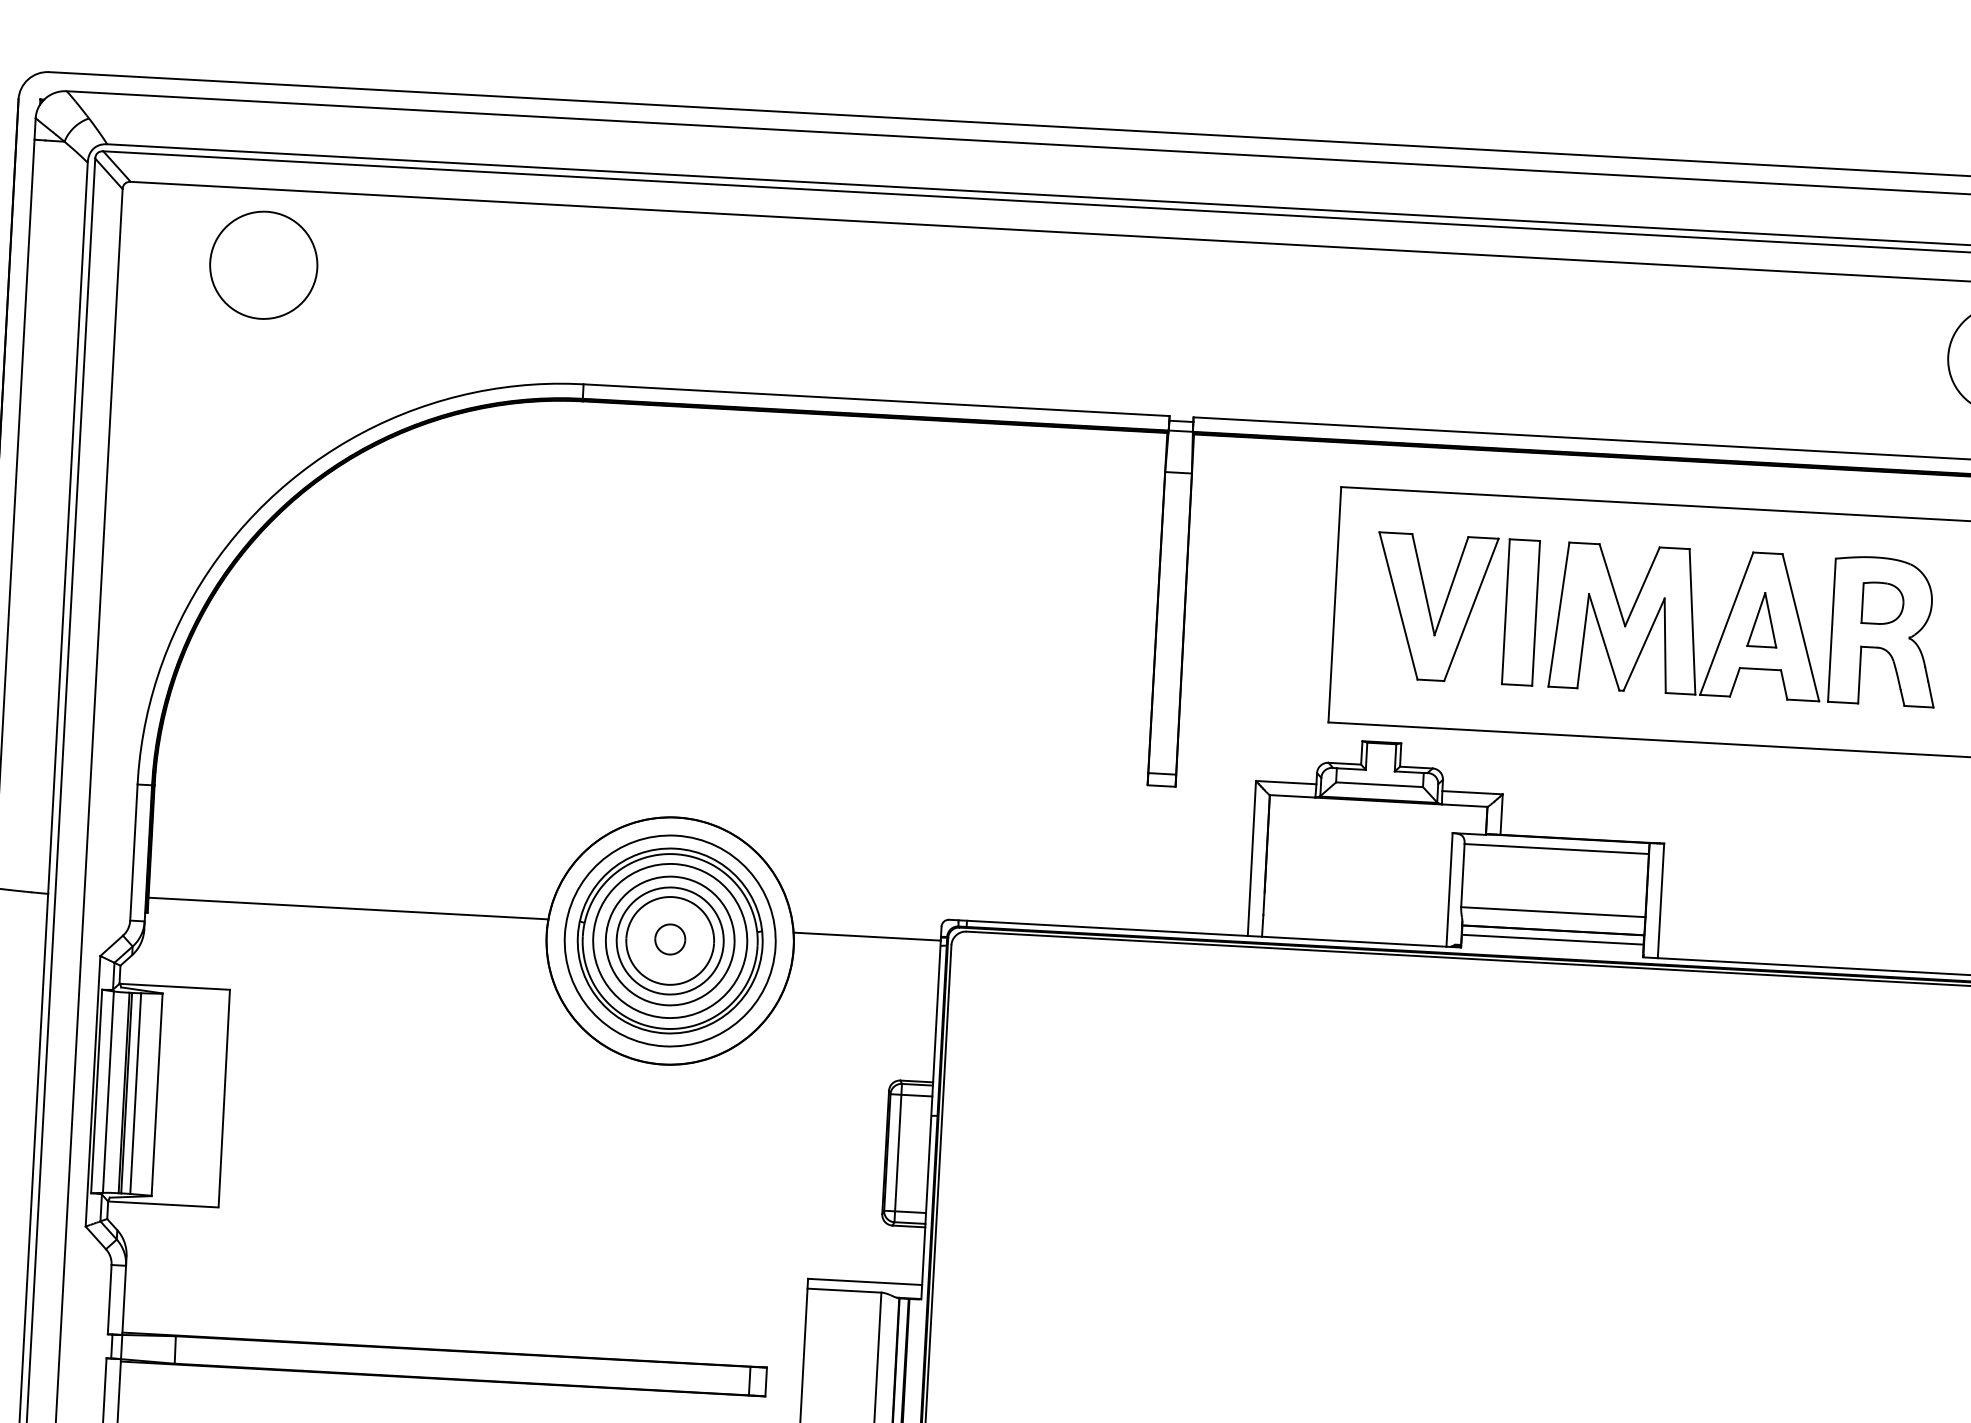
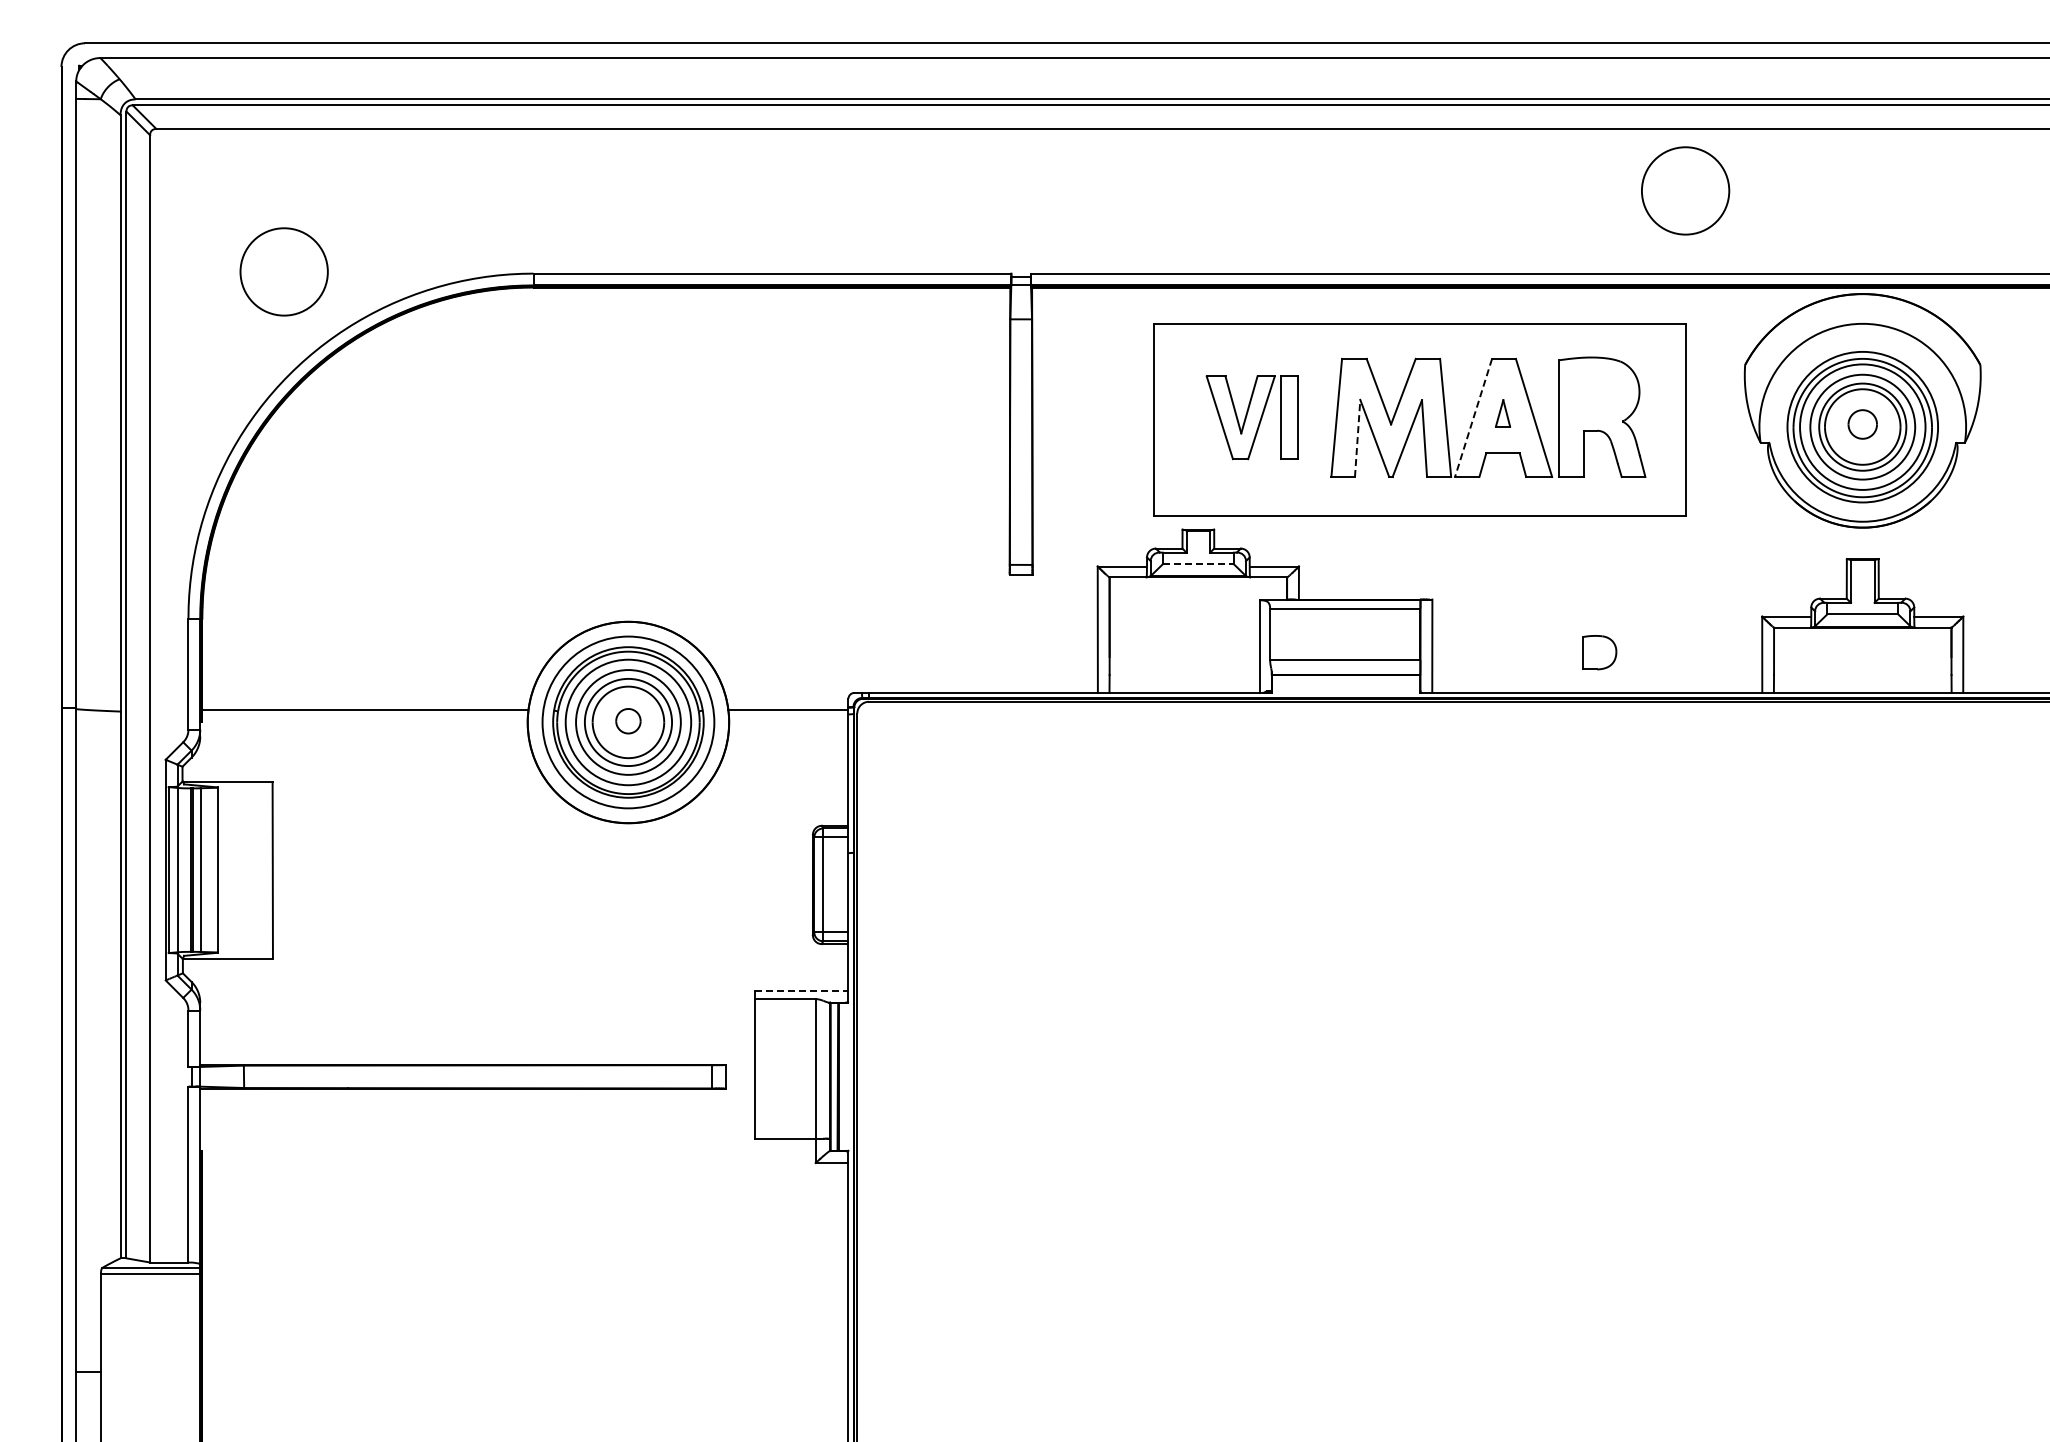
circle: (262, 264) -> (283, 271), moved
part: (1882, 603) -> (1599, 652), moved
part: (1455, 608) -> (1252, 417), size x0.7
part: (1762, 620) -> (1502, 413), size x0.6
line: (1726, 623) -> (1473, 417), solid -> dashed
line: (1583, 641) -> (1357, 438), solid -> dashed
line: (1379, 785) -> (1198, 564), solid -> dashed
line: (1552, 939) -> (1345, 682), removed
line: (864, 1282) -> (801, 991), solid -> dashed

